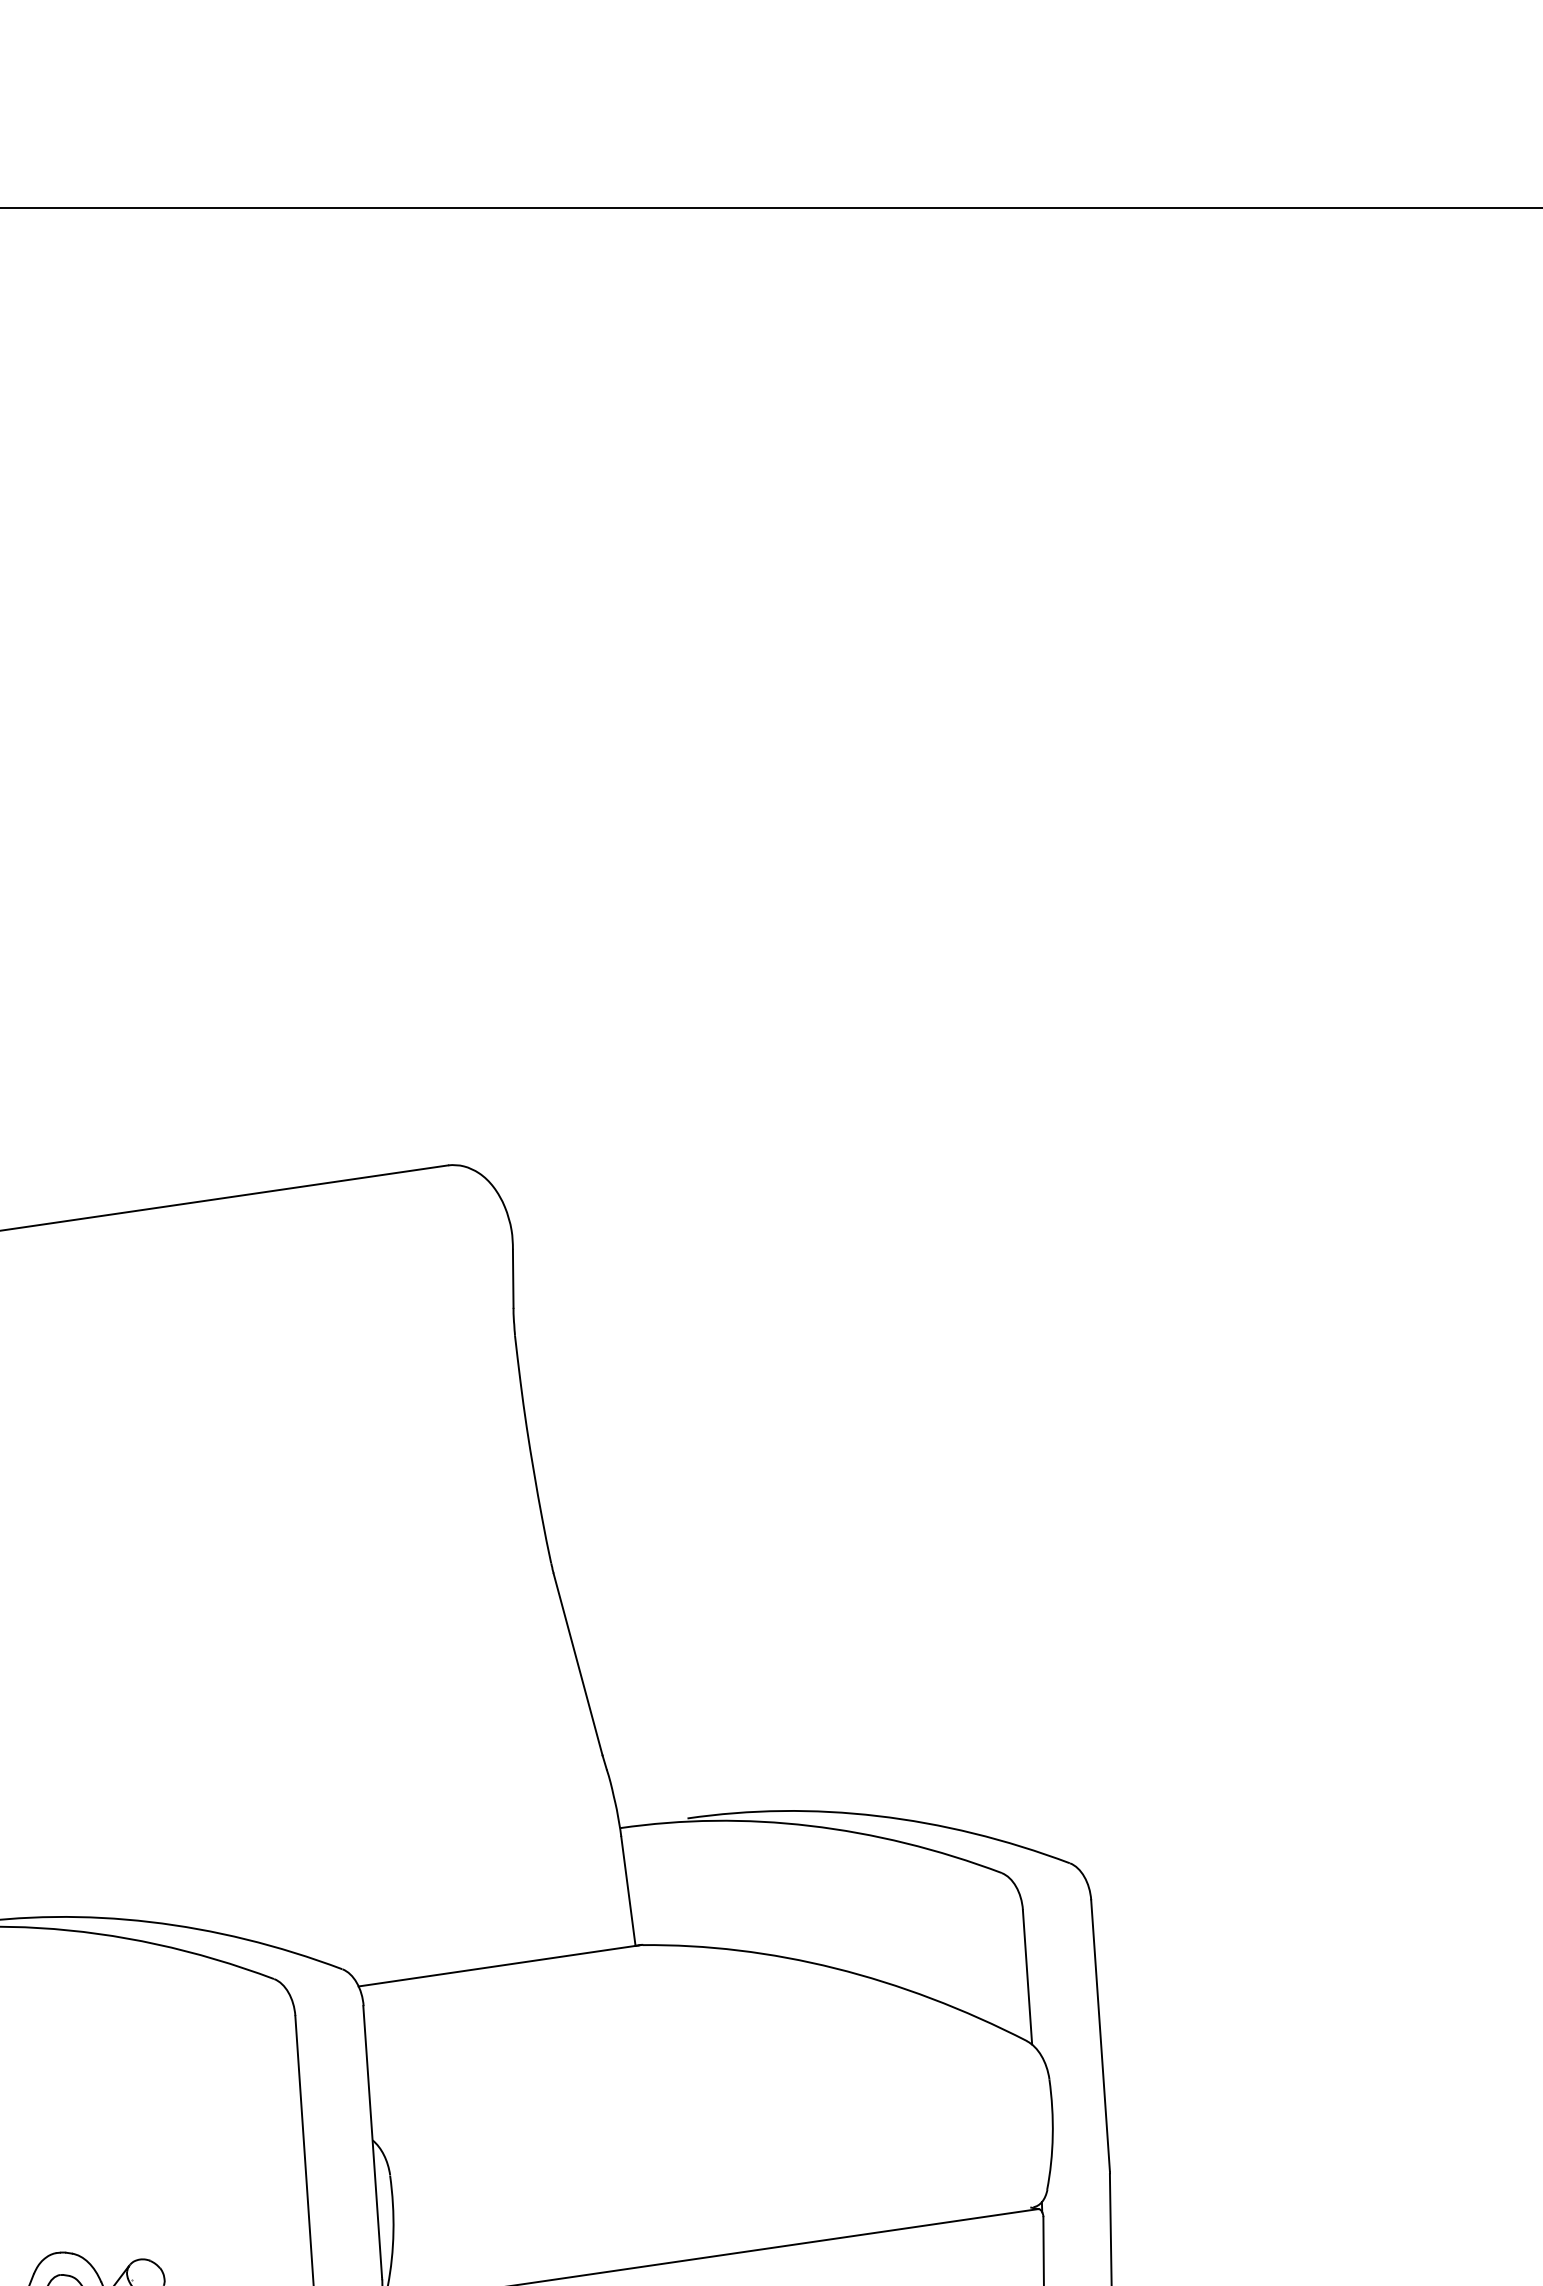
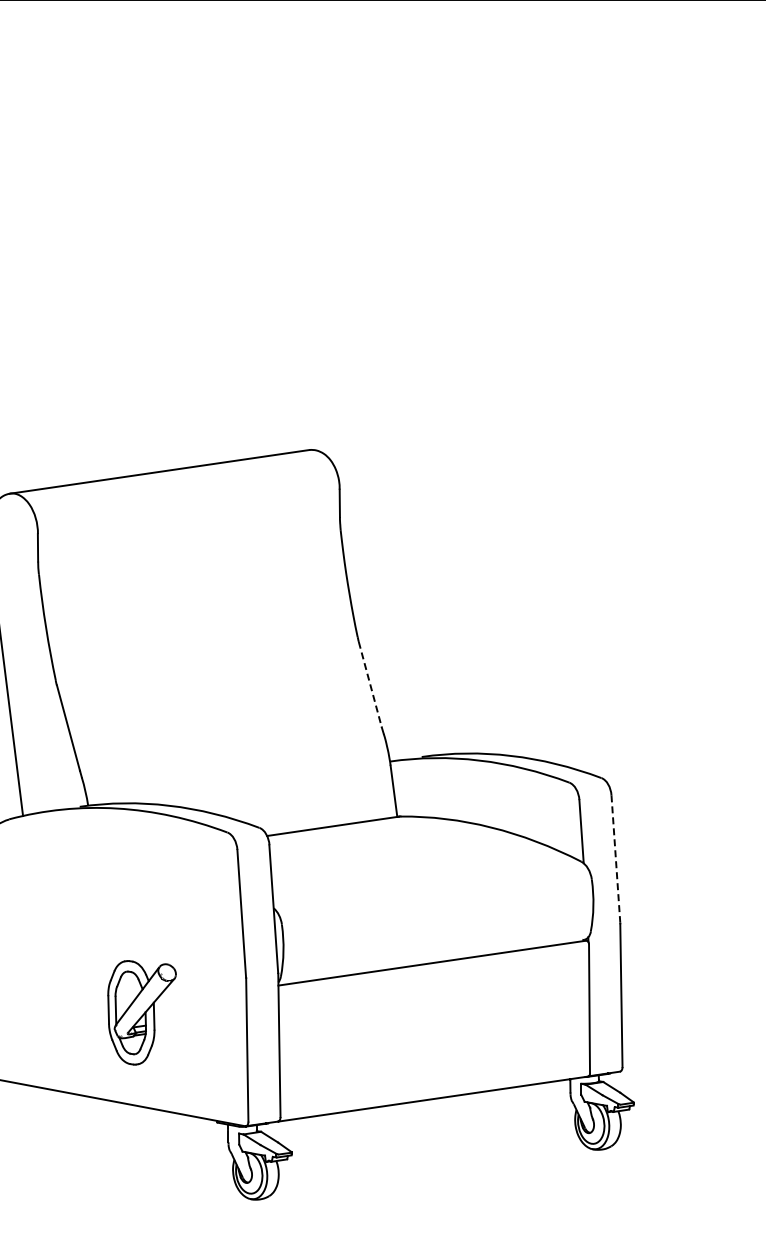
line: (578, 1666) -> (370, 685), solid -> dashed
line: (1099, 2036) -> (615, 859), solid -> dashed

